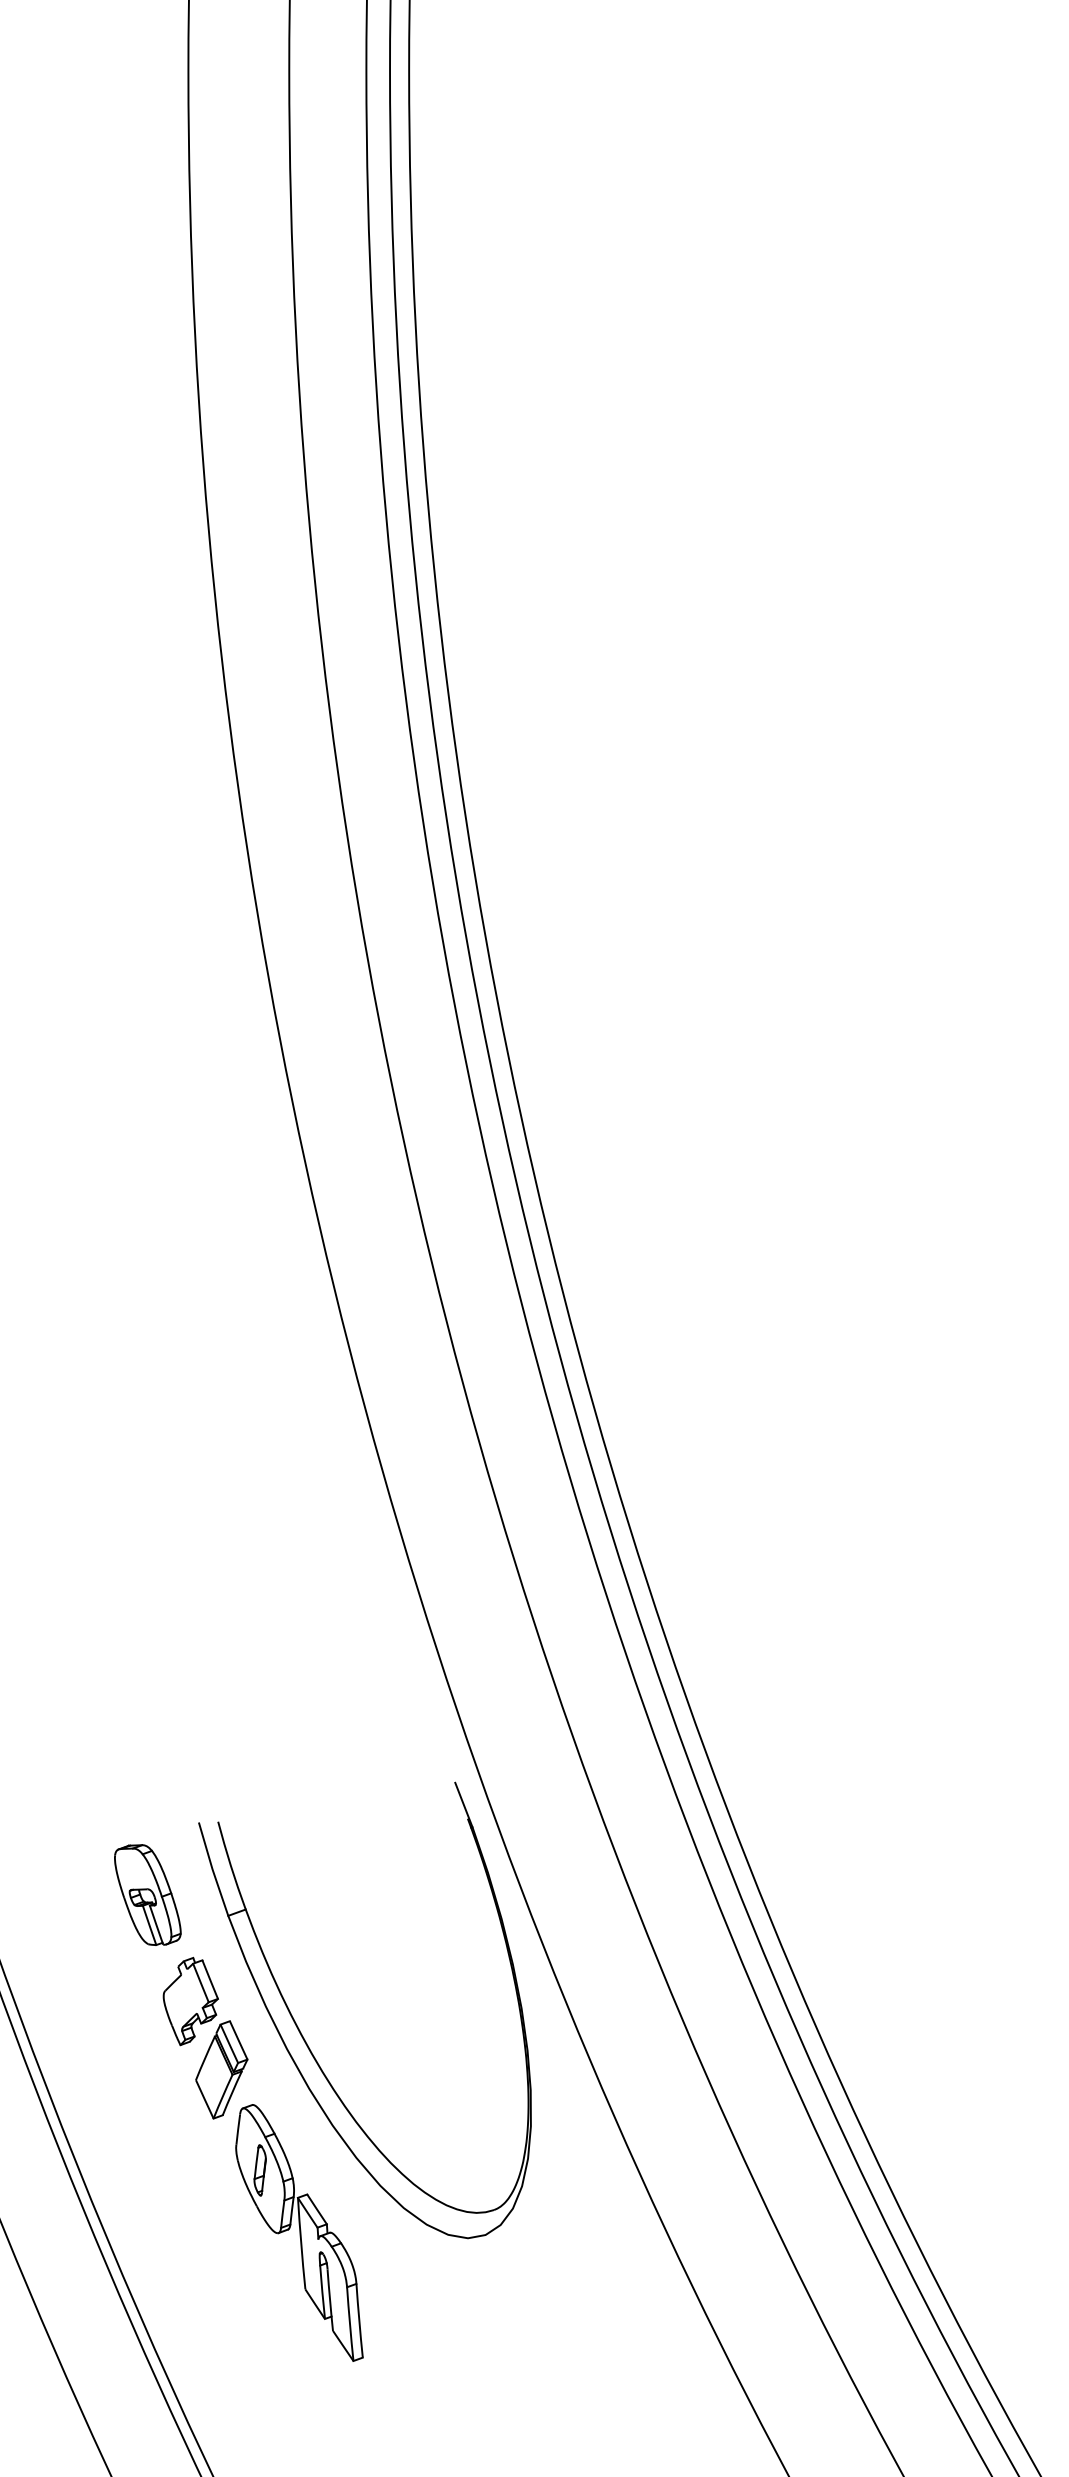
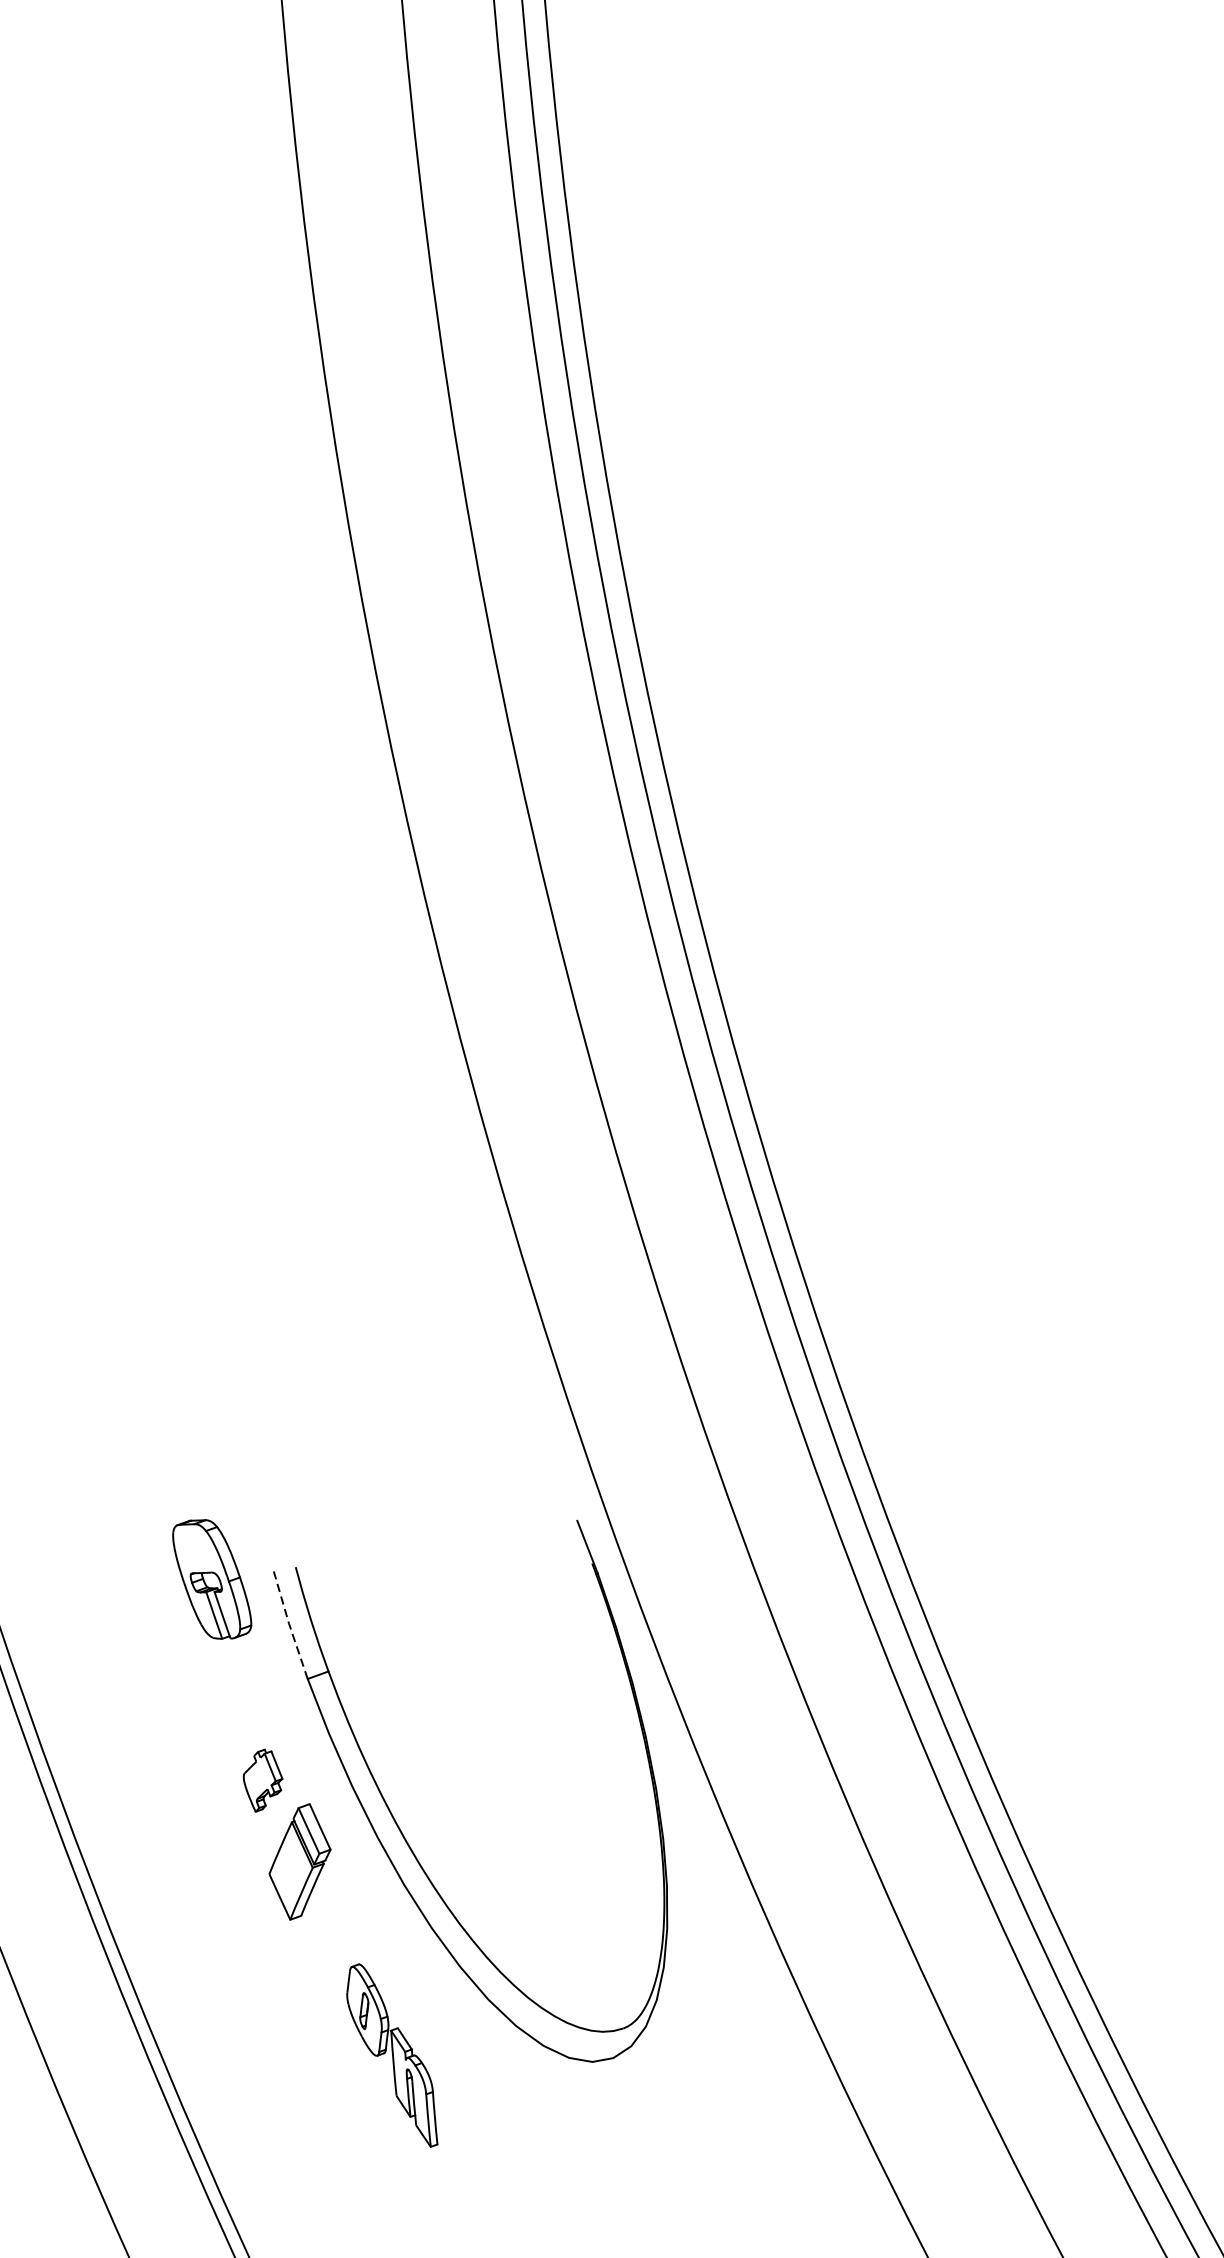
line: (212, 1869) -> (289, 1623), solid -> dashed
part: (147, 1894) -> (211, 1578), moved
part: (190, 2001) -> (262, 1780), size x0.6
part: (299, 2232) -> (392, 2055), size x0.6

